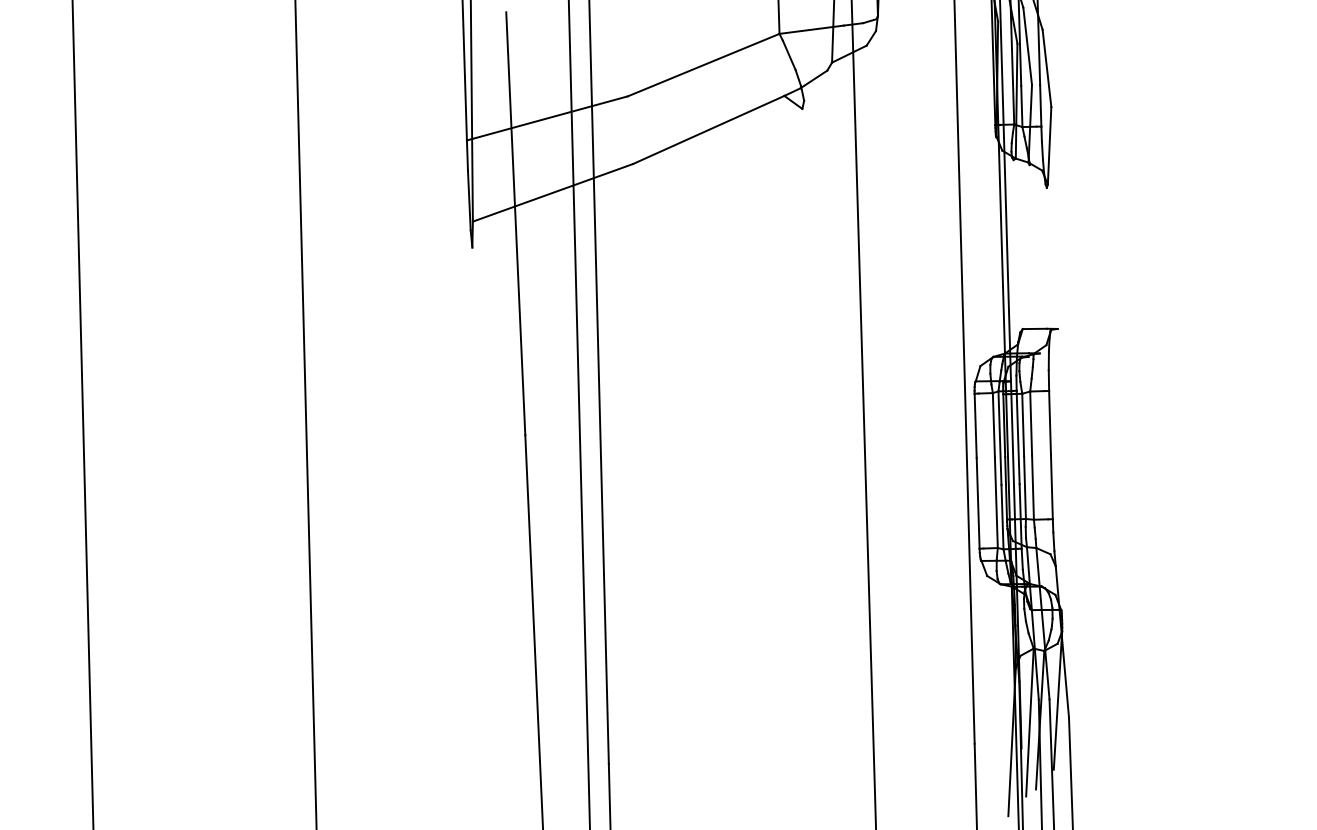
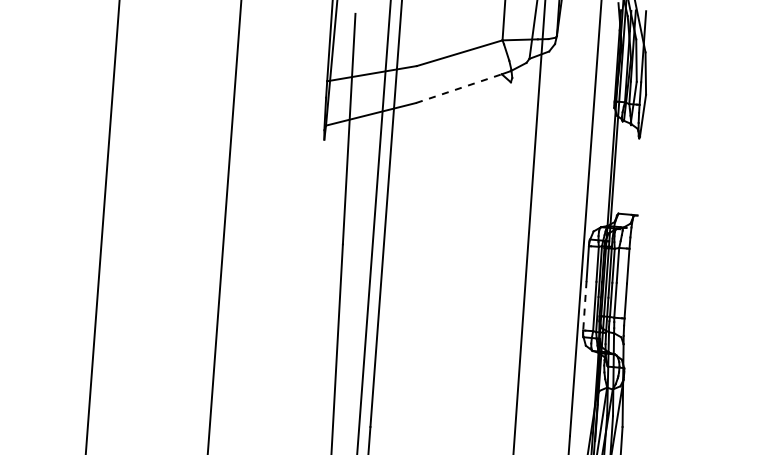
line: (709, 129) -> (459, 88), solid -> dashed
line: (977, 502) -> (584, 305), solid -> dashed

